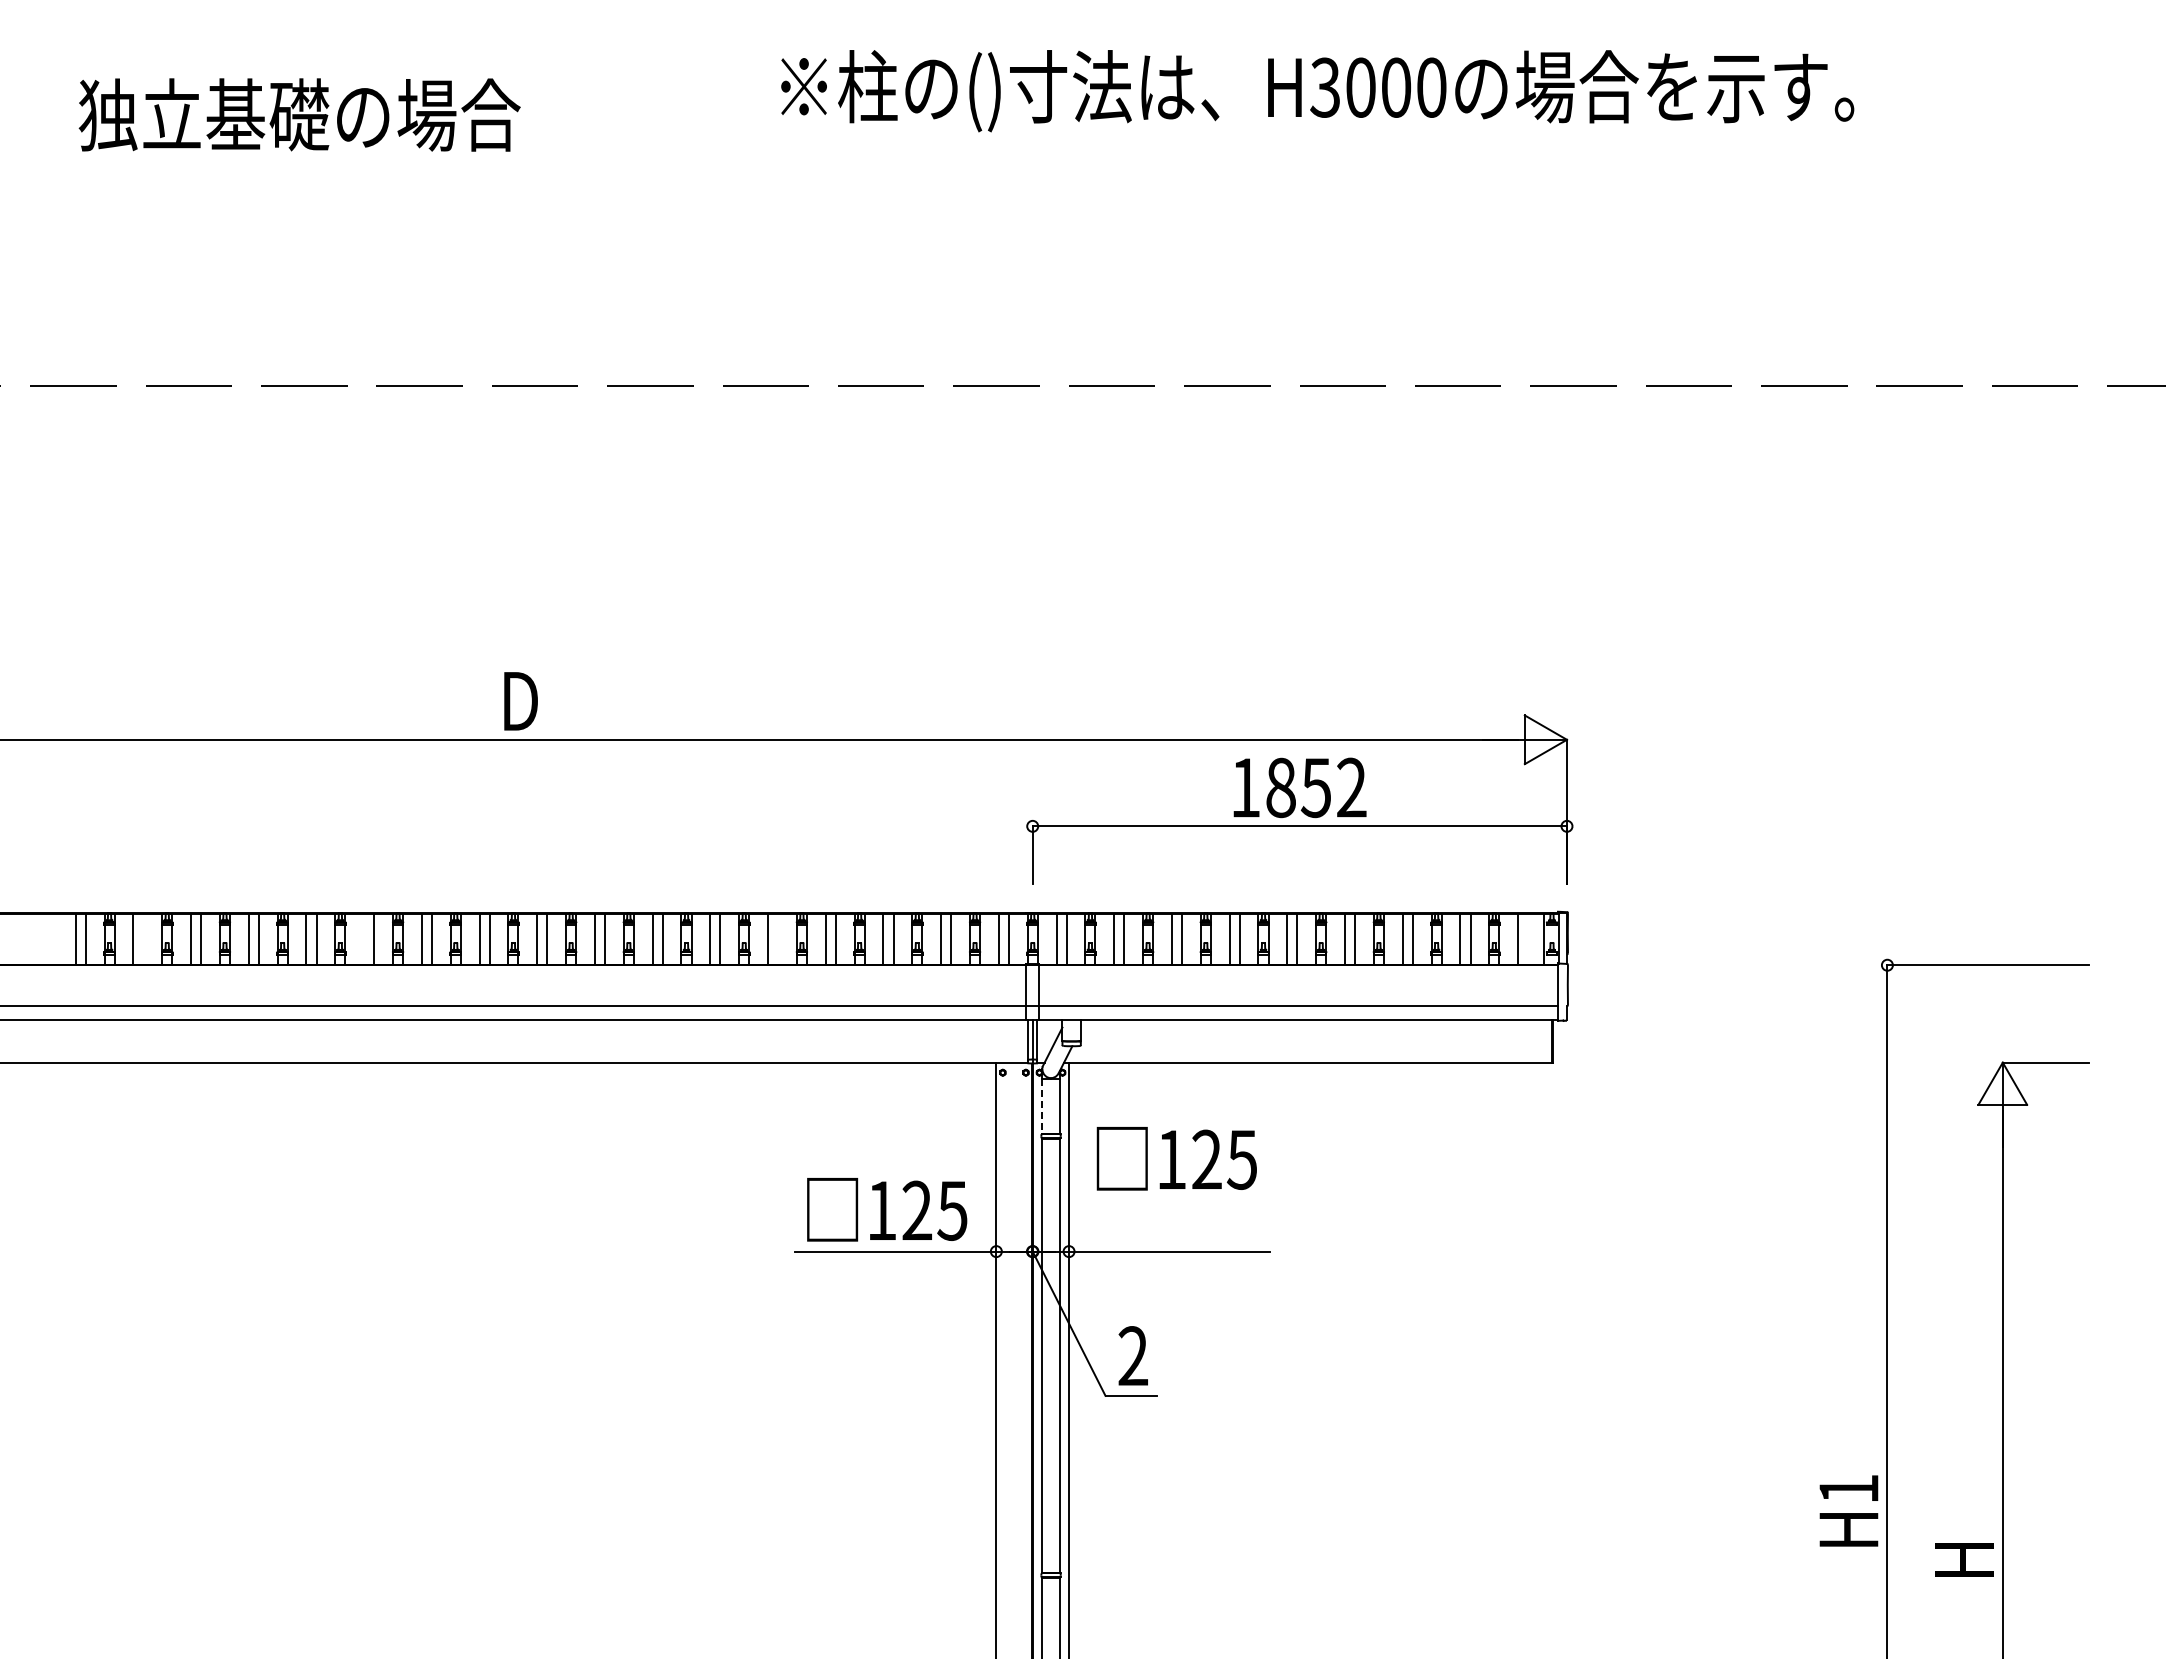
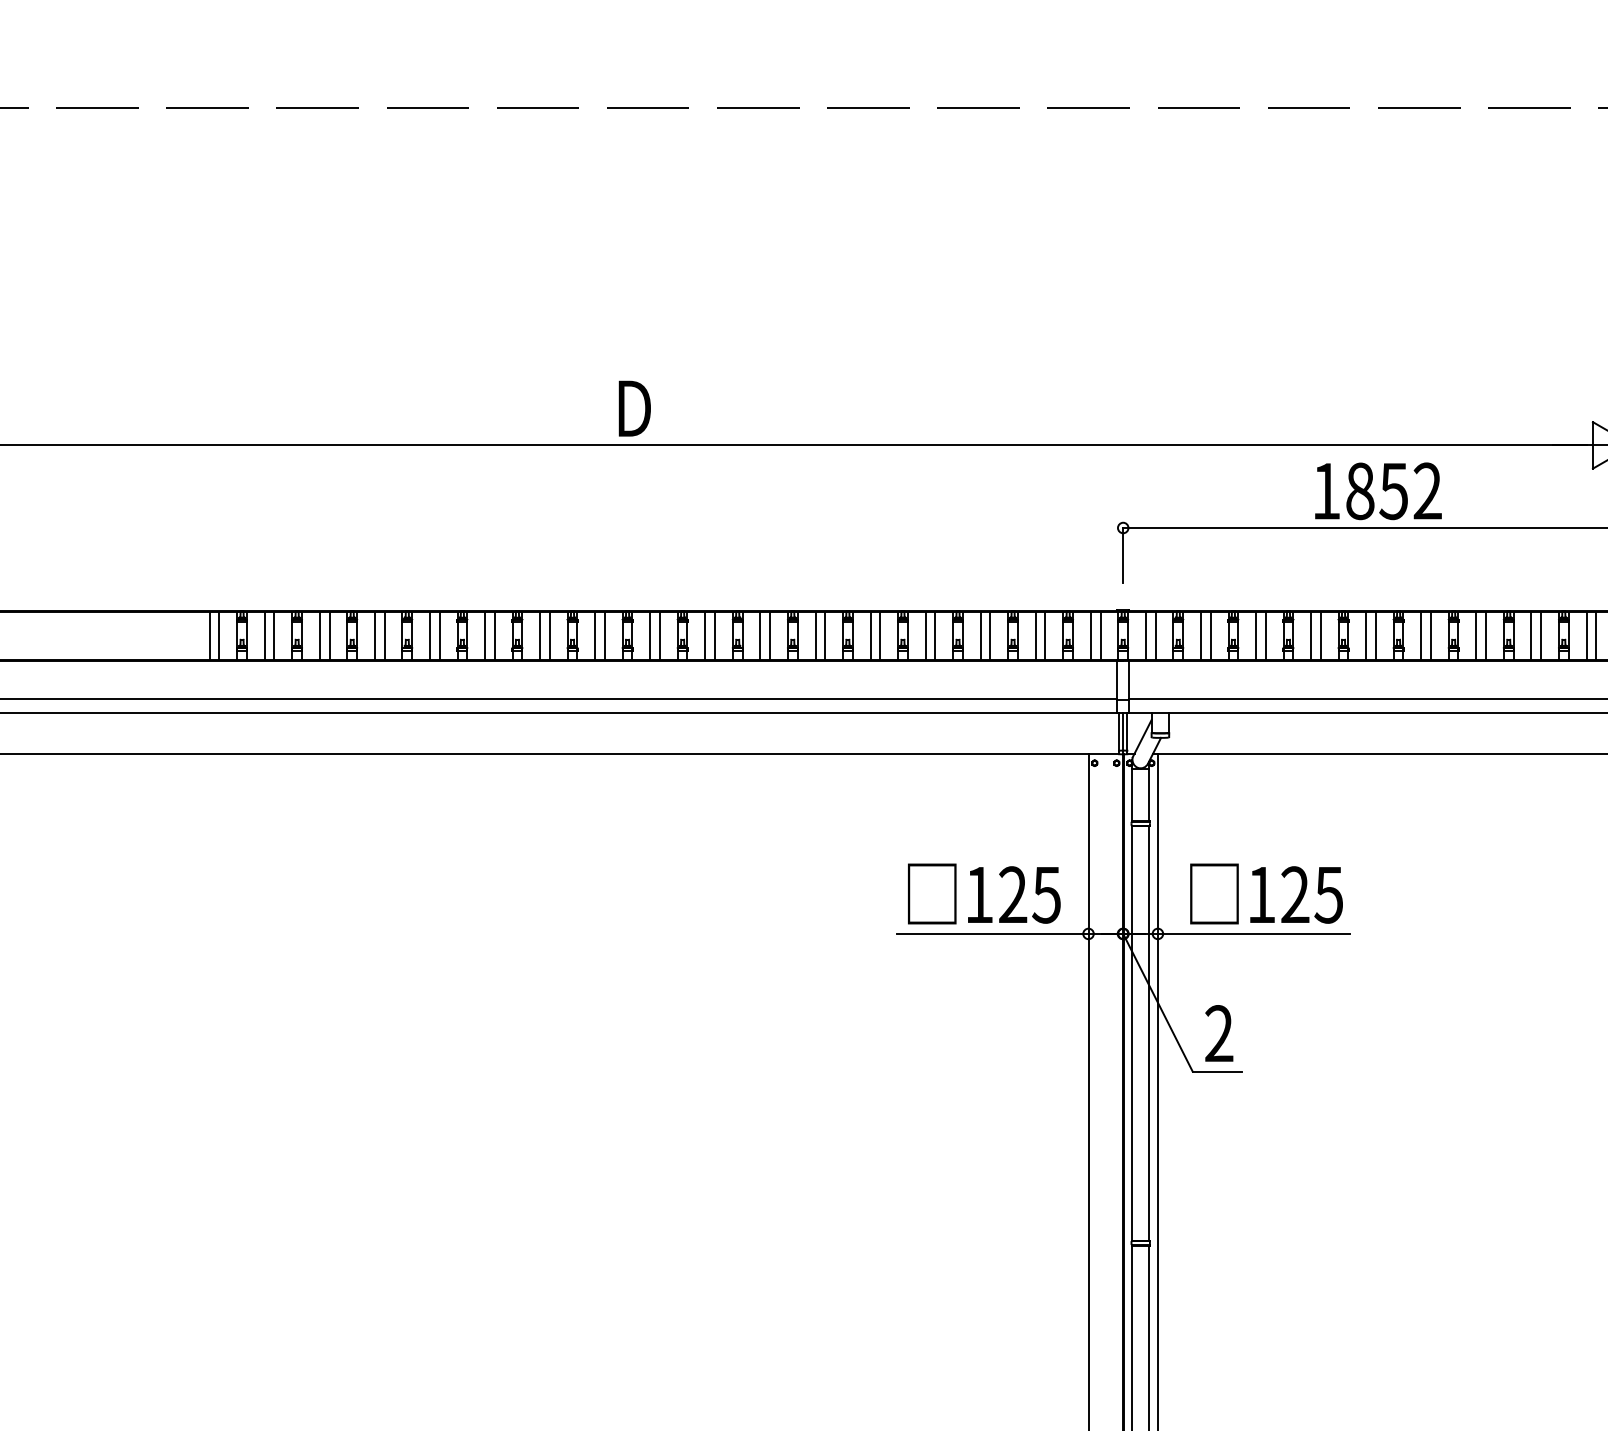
line: (143, 938) -> (274, 635), added
line: (364, 938) -> (485, 635), added
line: (778, 938) -> (880, 635), added
line: (1528, 938) -> (1596, 635), added
line: (1042, 1106) -> (1132, 795), dashed -> solid
text: (1176, 1158) -> (1266, 893), moved

